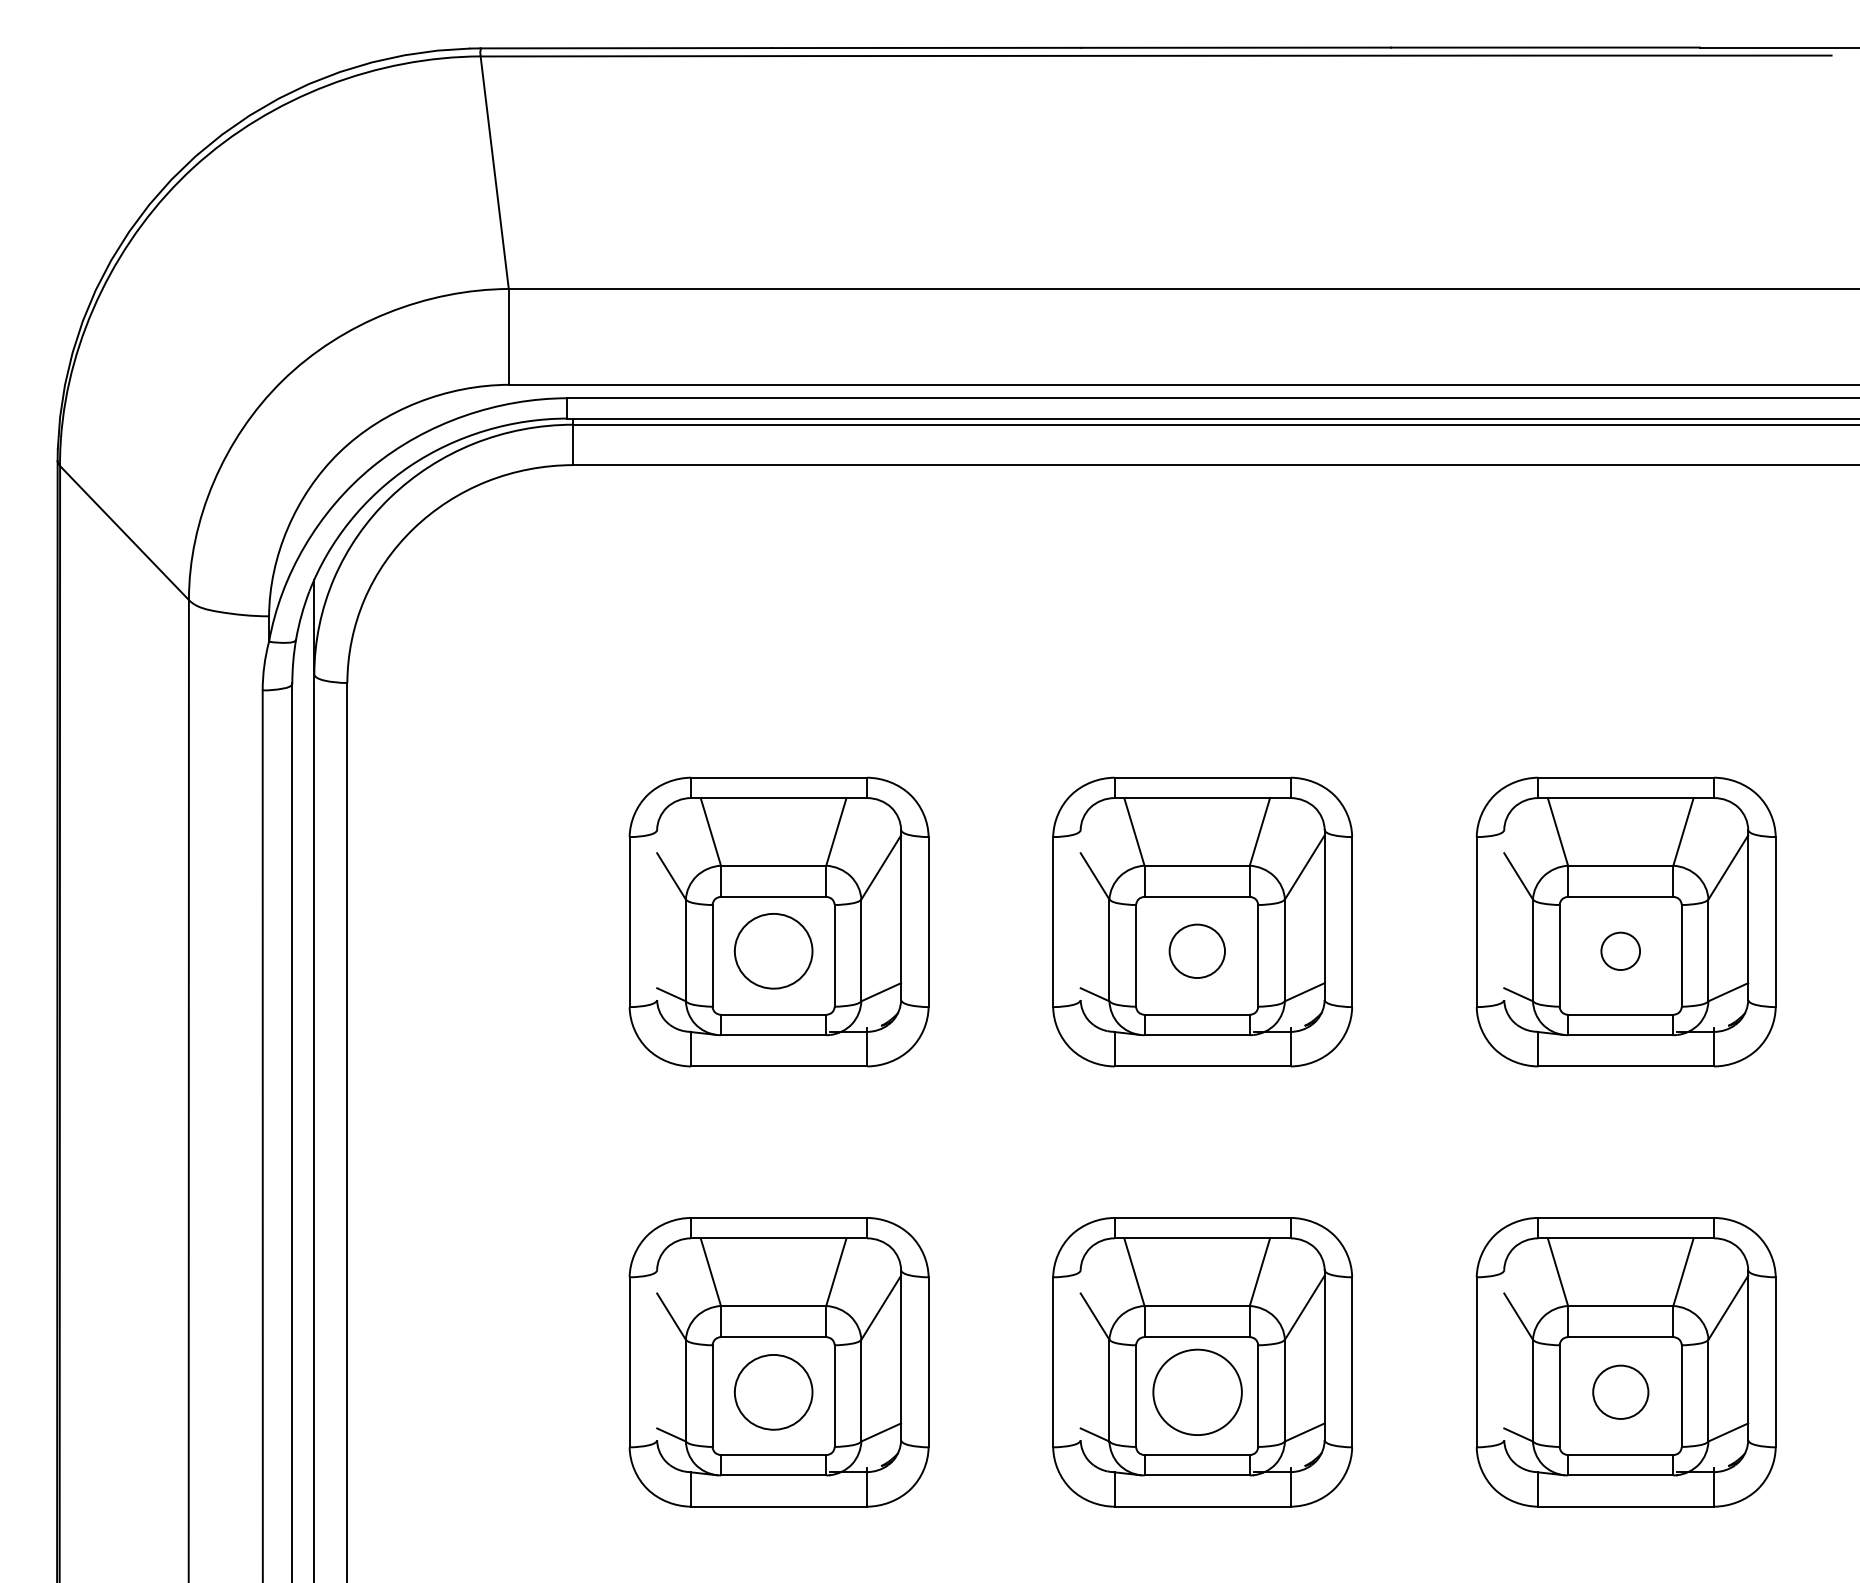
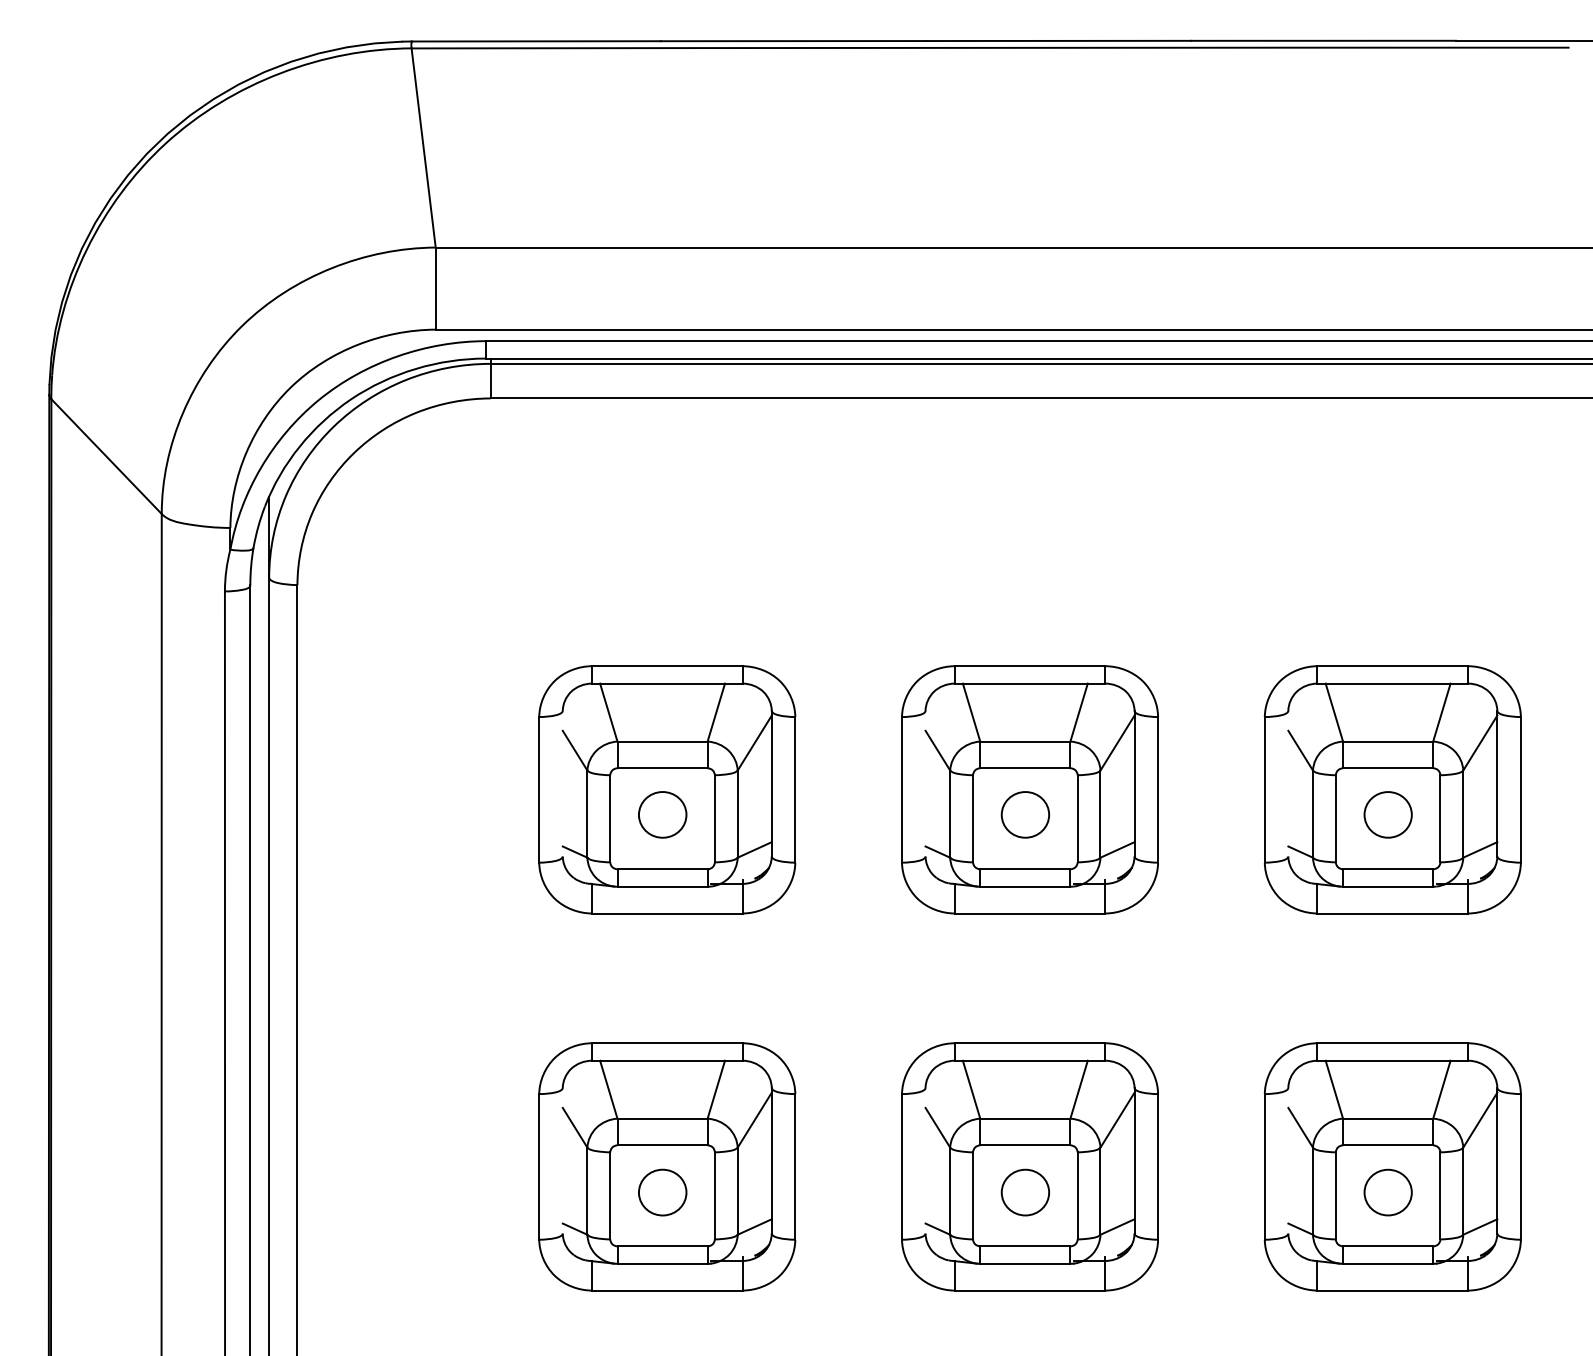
part: (773, 950) -> (662, 814), size x0.71
part: (1619, 950) -> (1387, 814), size x1.43
part: (773, 1392) -> (662, 1192), size x0.71
part: (1196, 1392) -> (1024, 1192), size x0.62

